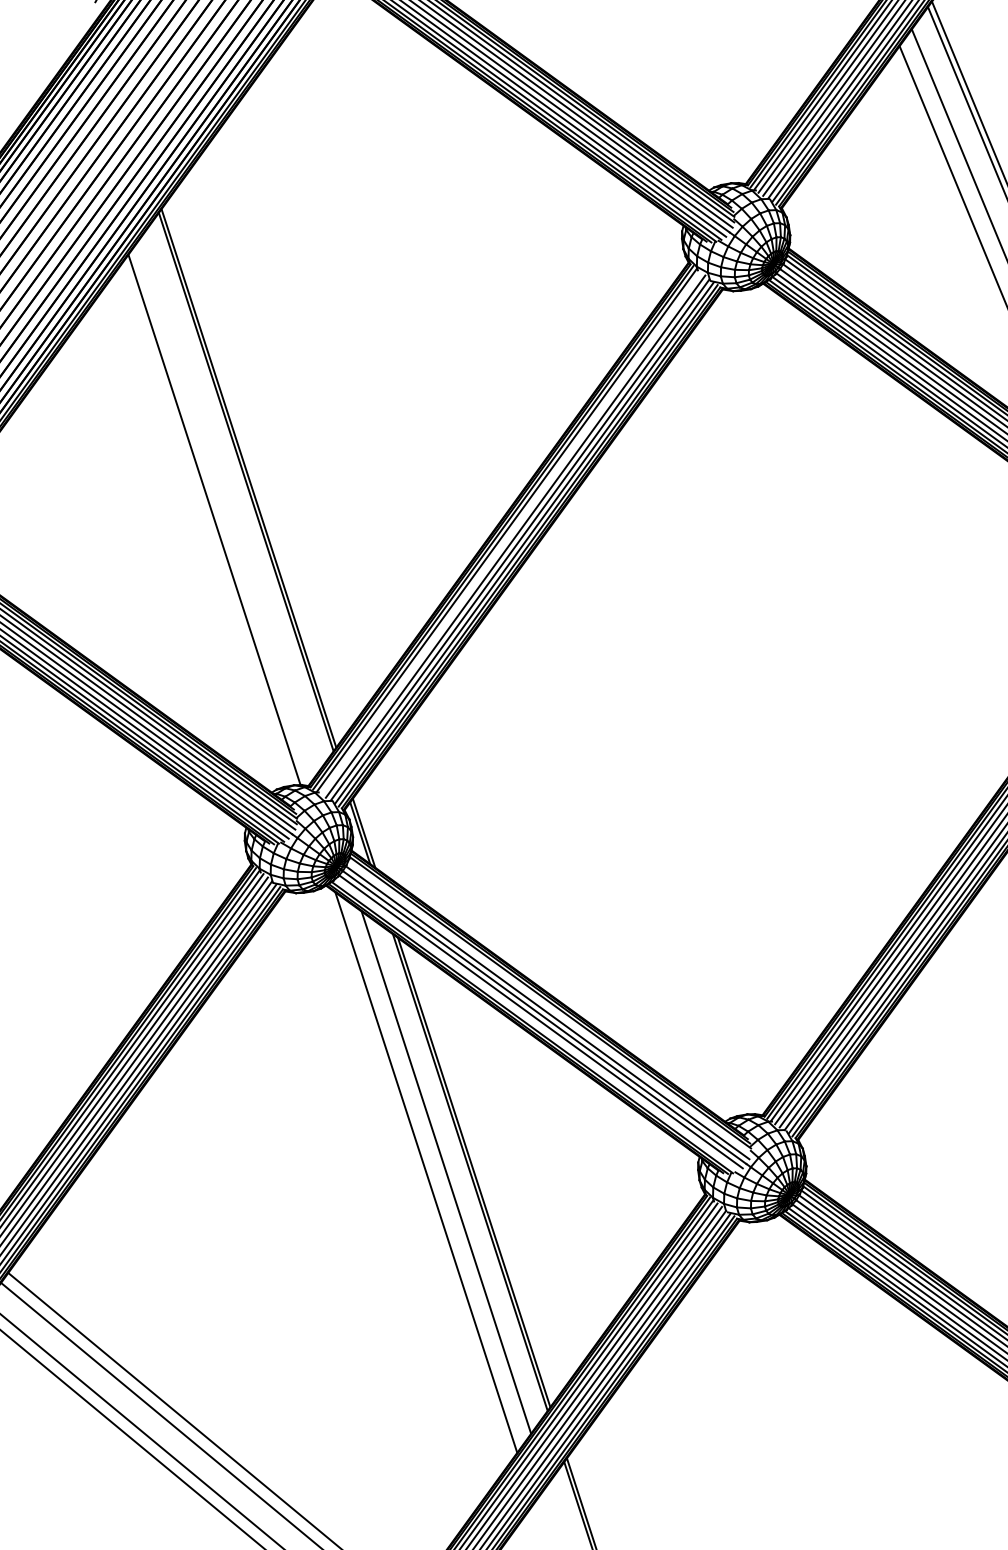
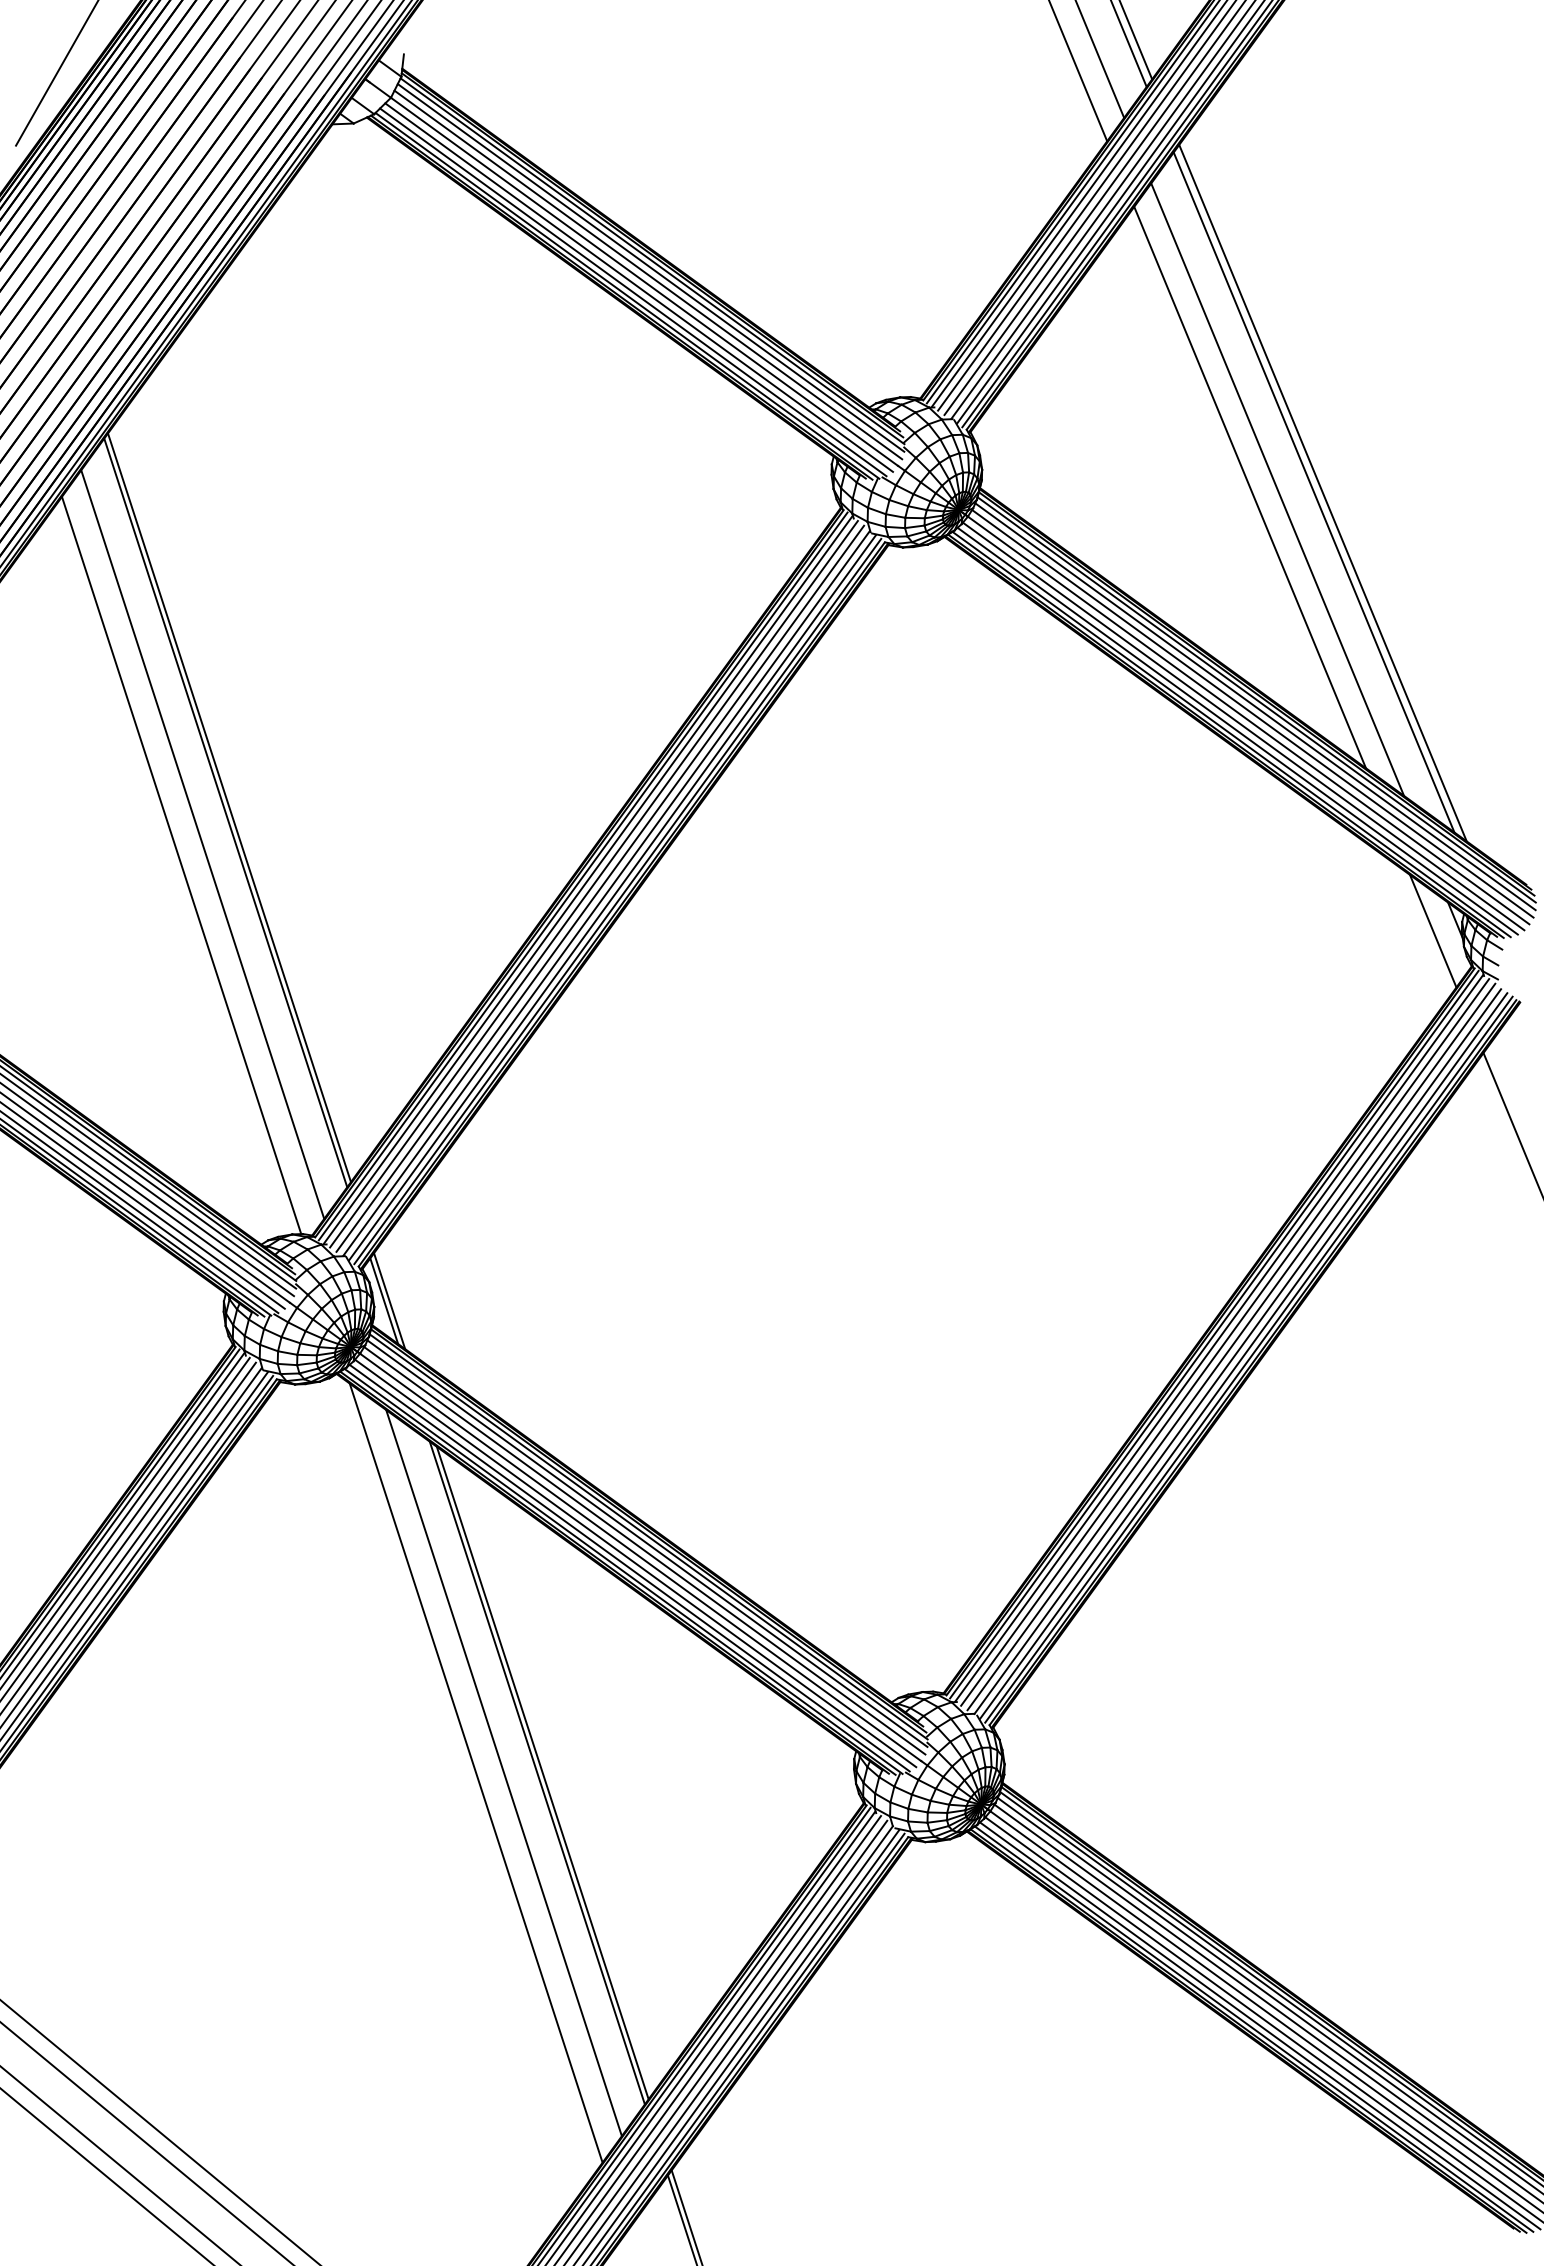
line: (229, 504) -> (202, 844), added
line: (510, 532) -> (593, 883), added
line: (549, 1007) -> (647, 1543), added
line: (536, 1024) -> (629, 1567), added

